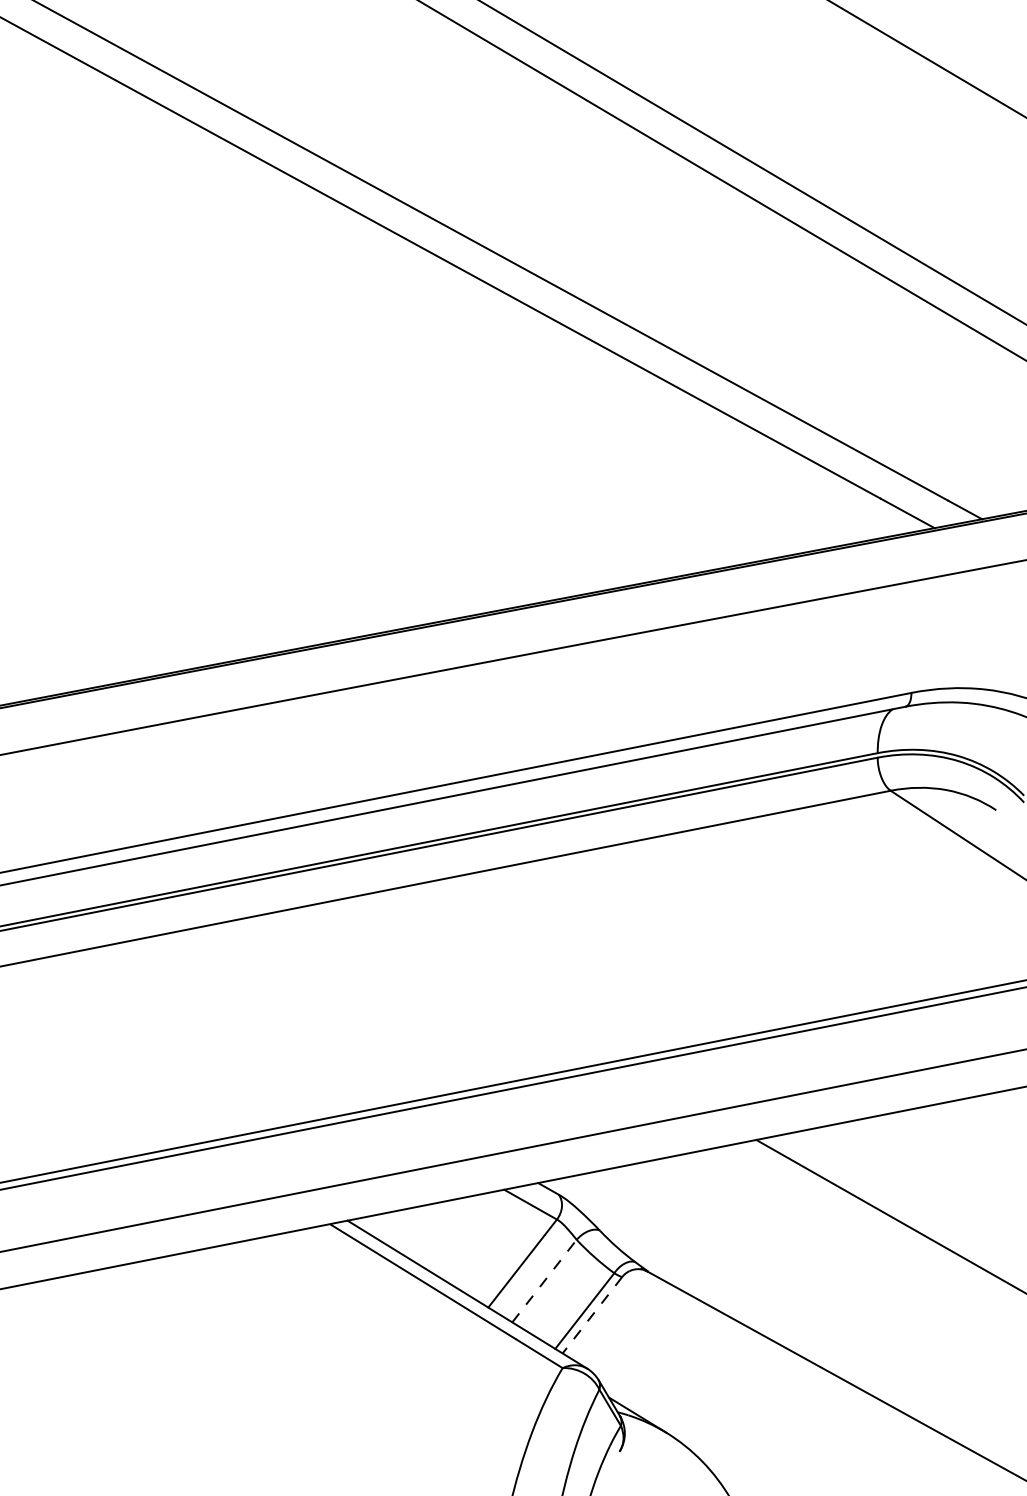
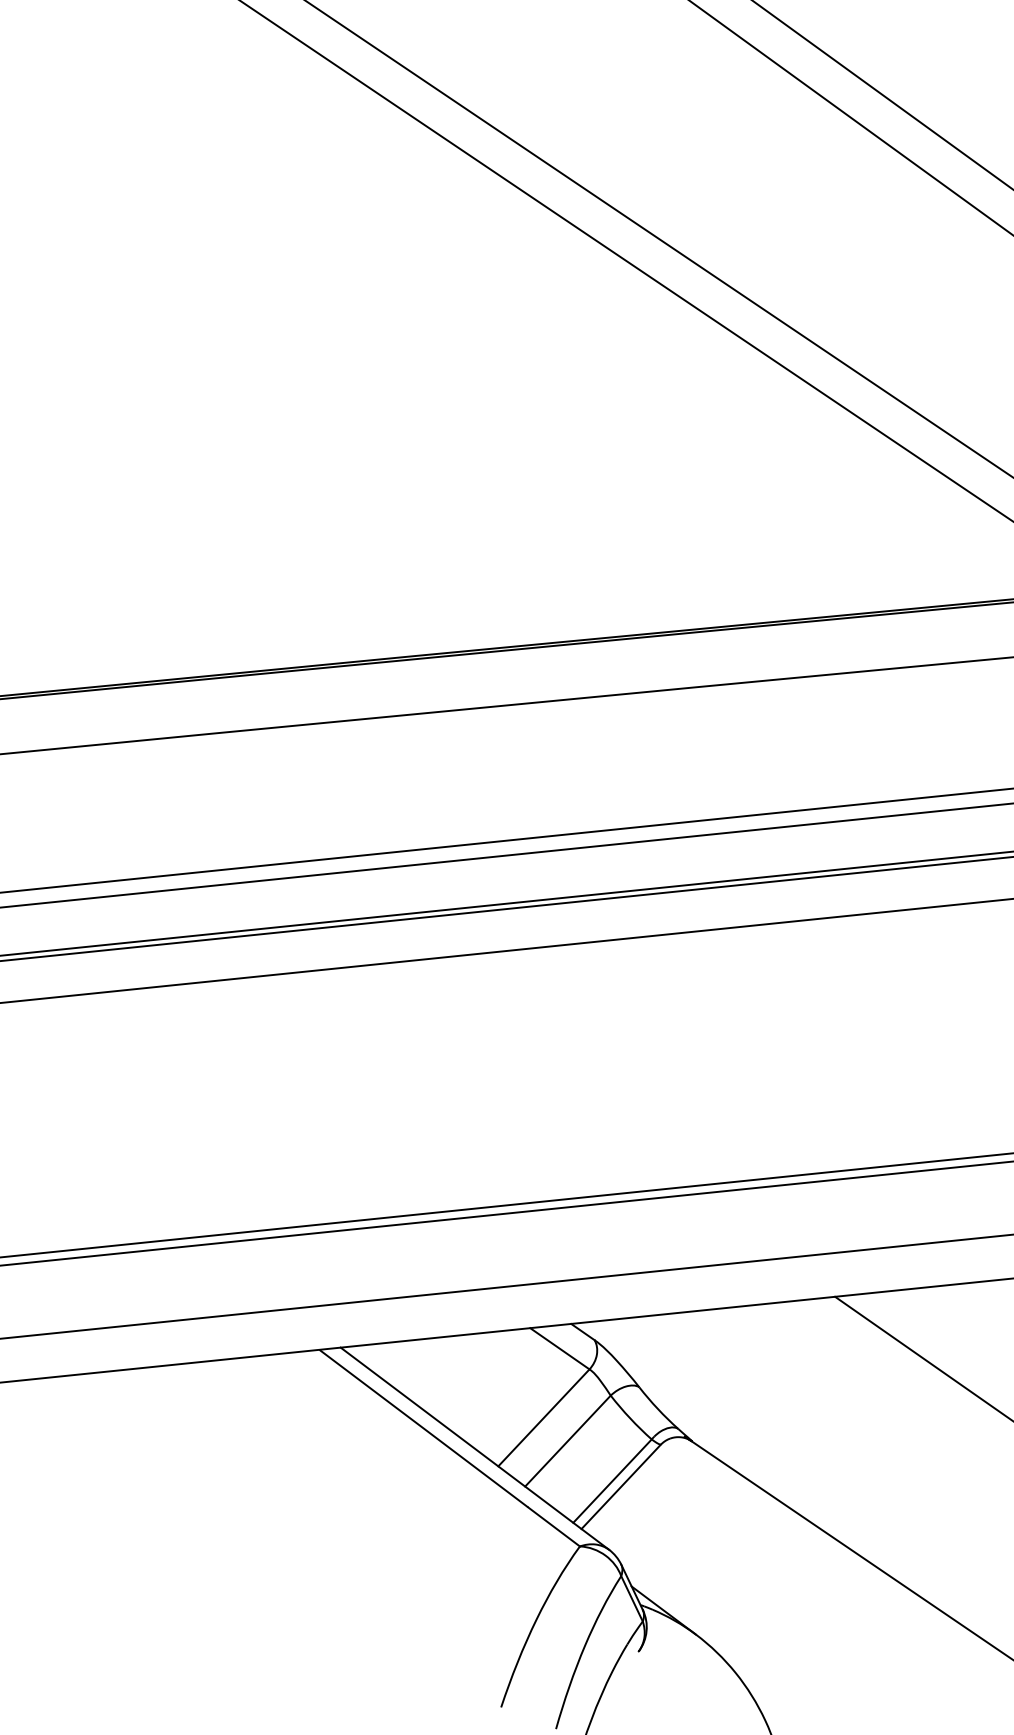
line: (544, 1280) -> (568, 1440), dashed -> solid
line: (592, 1315) -> (621, 1487), dashed -> solid

